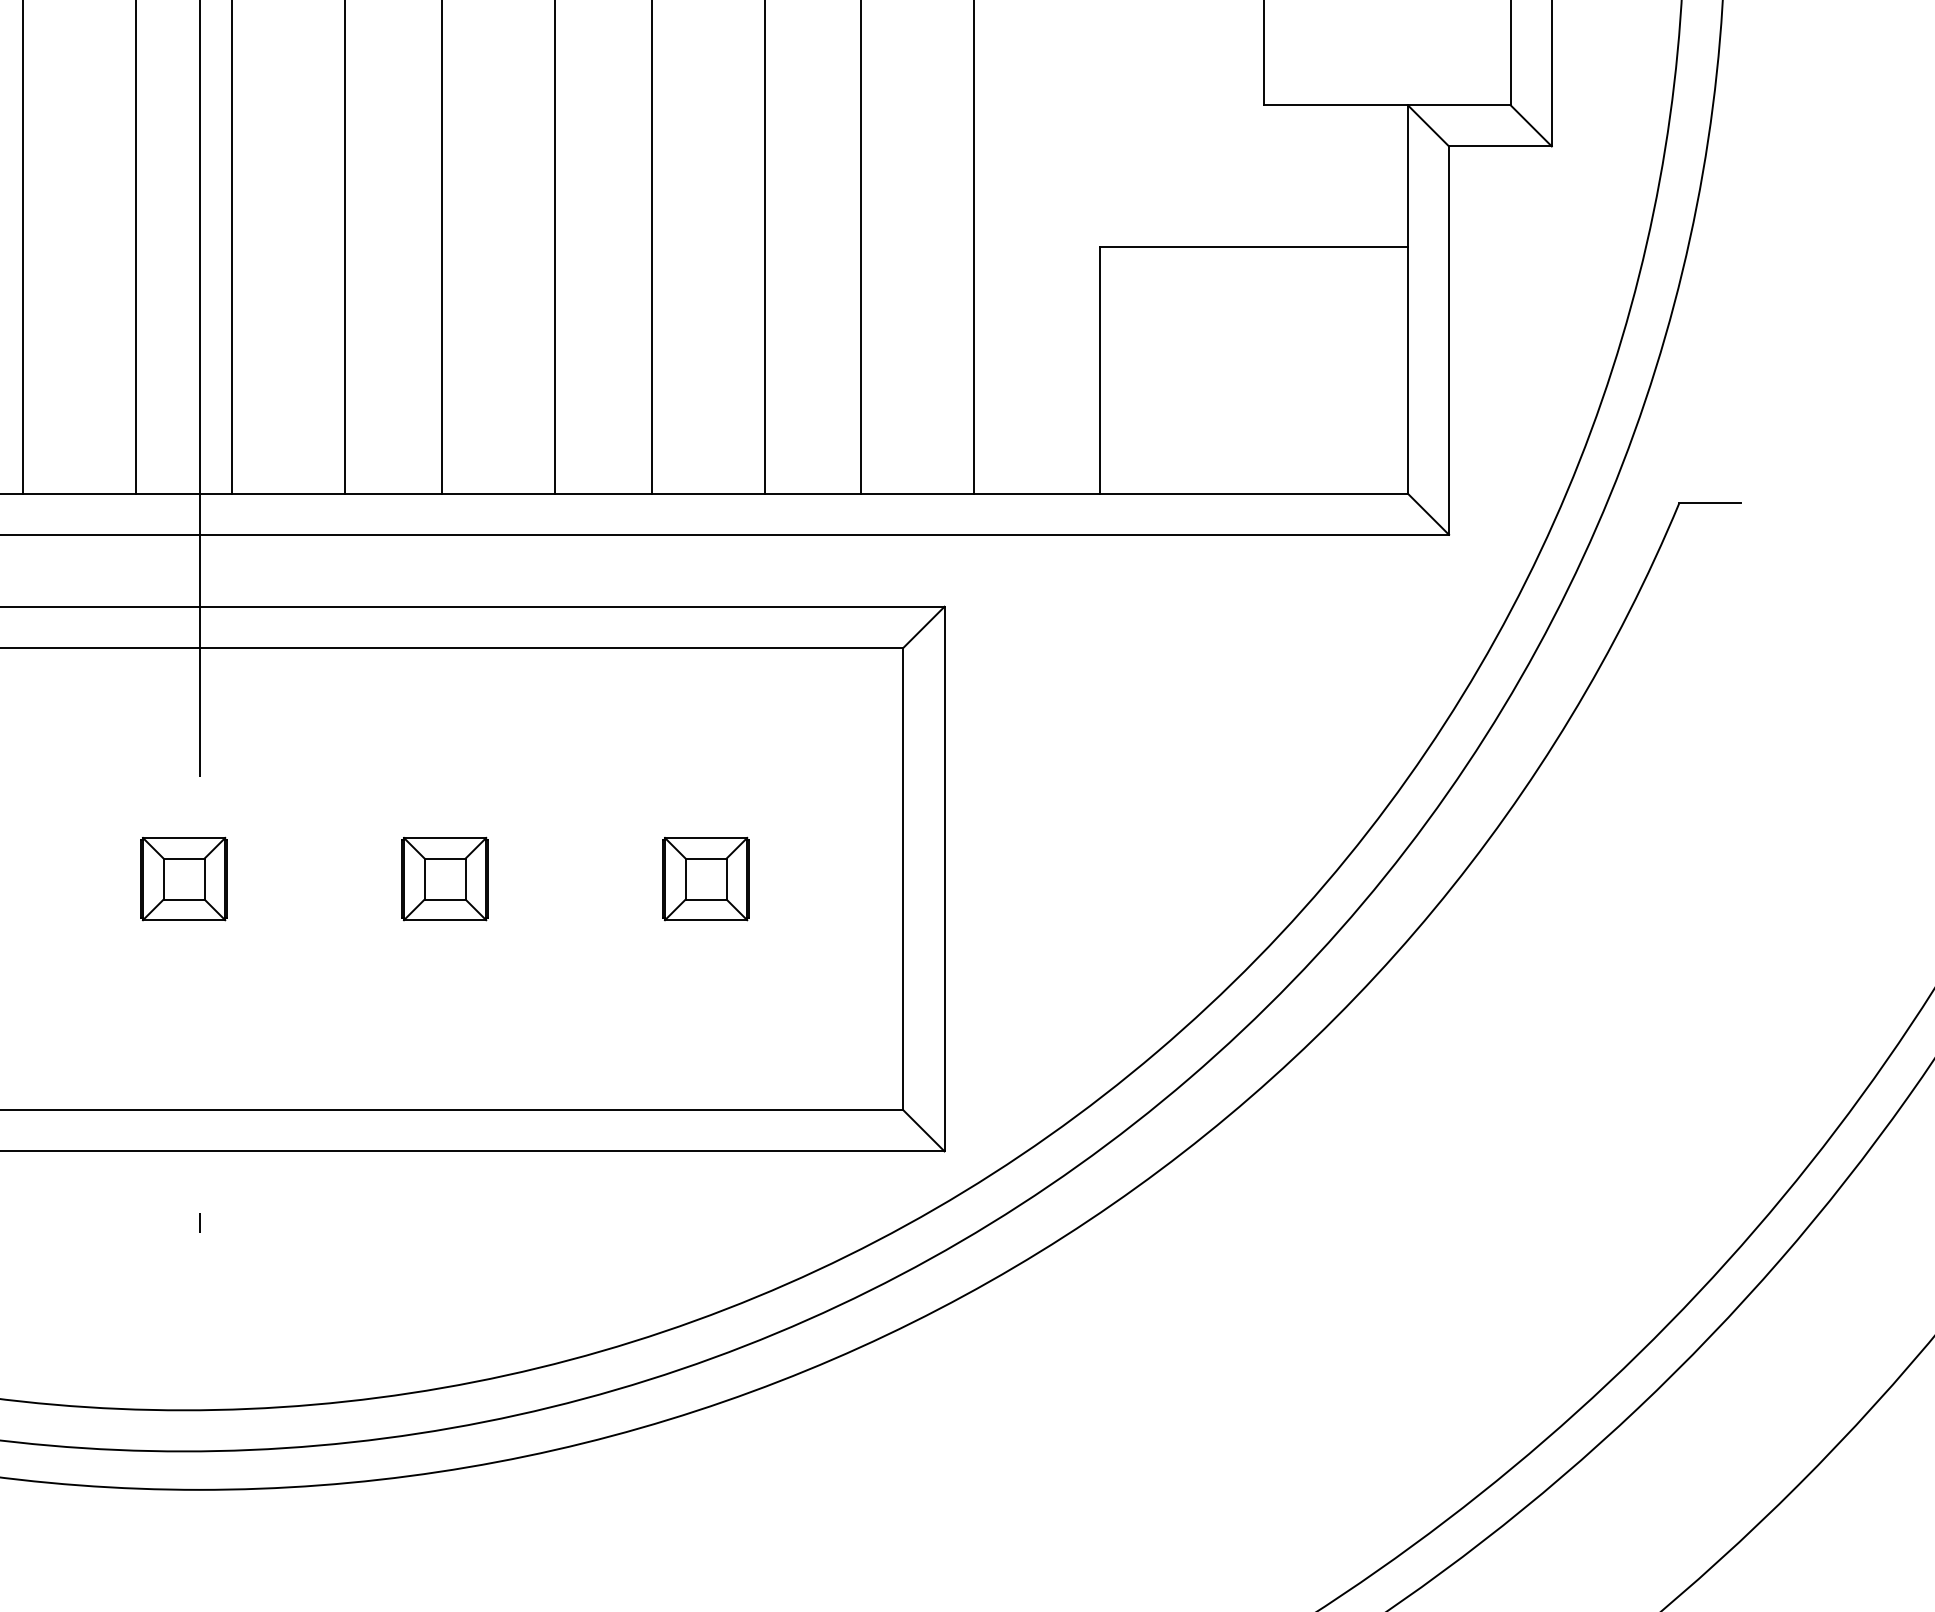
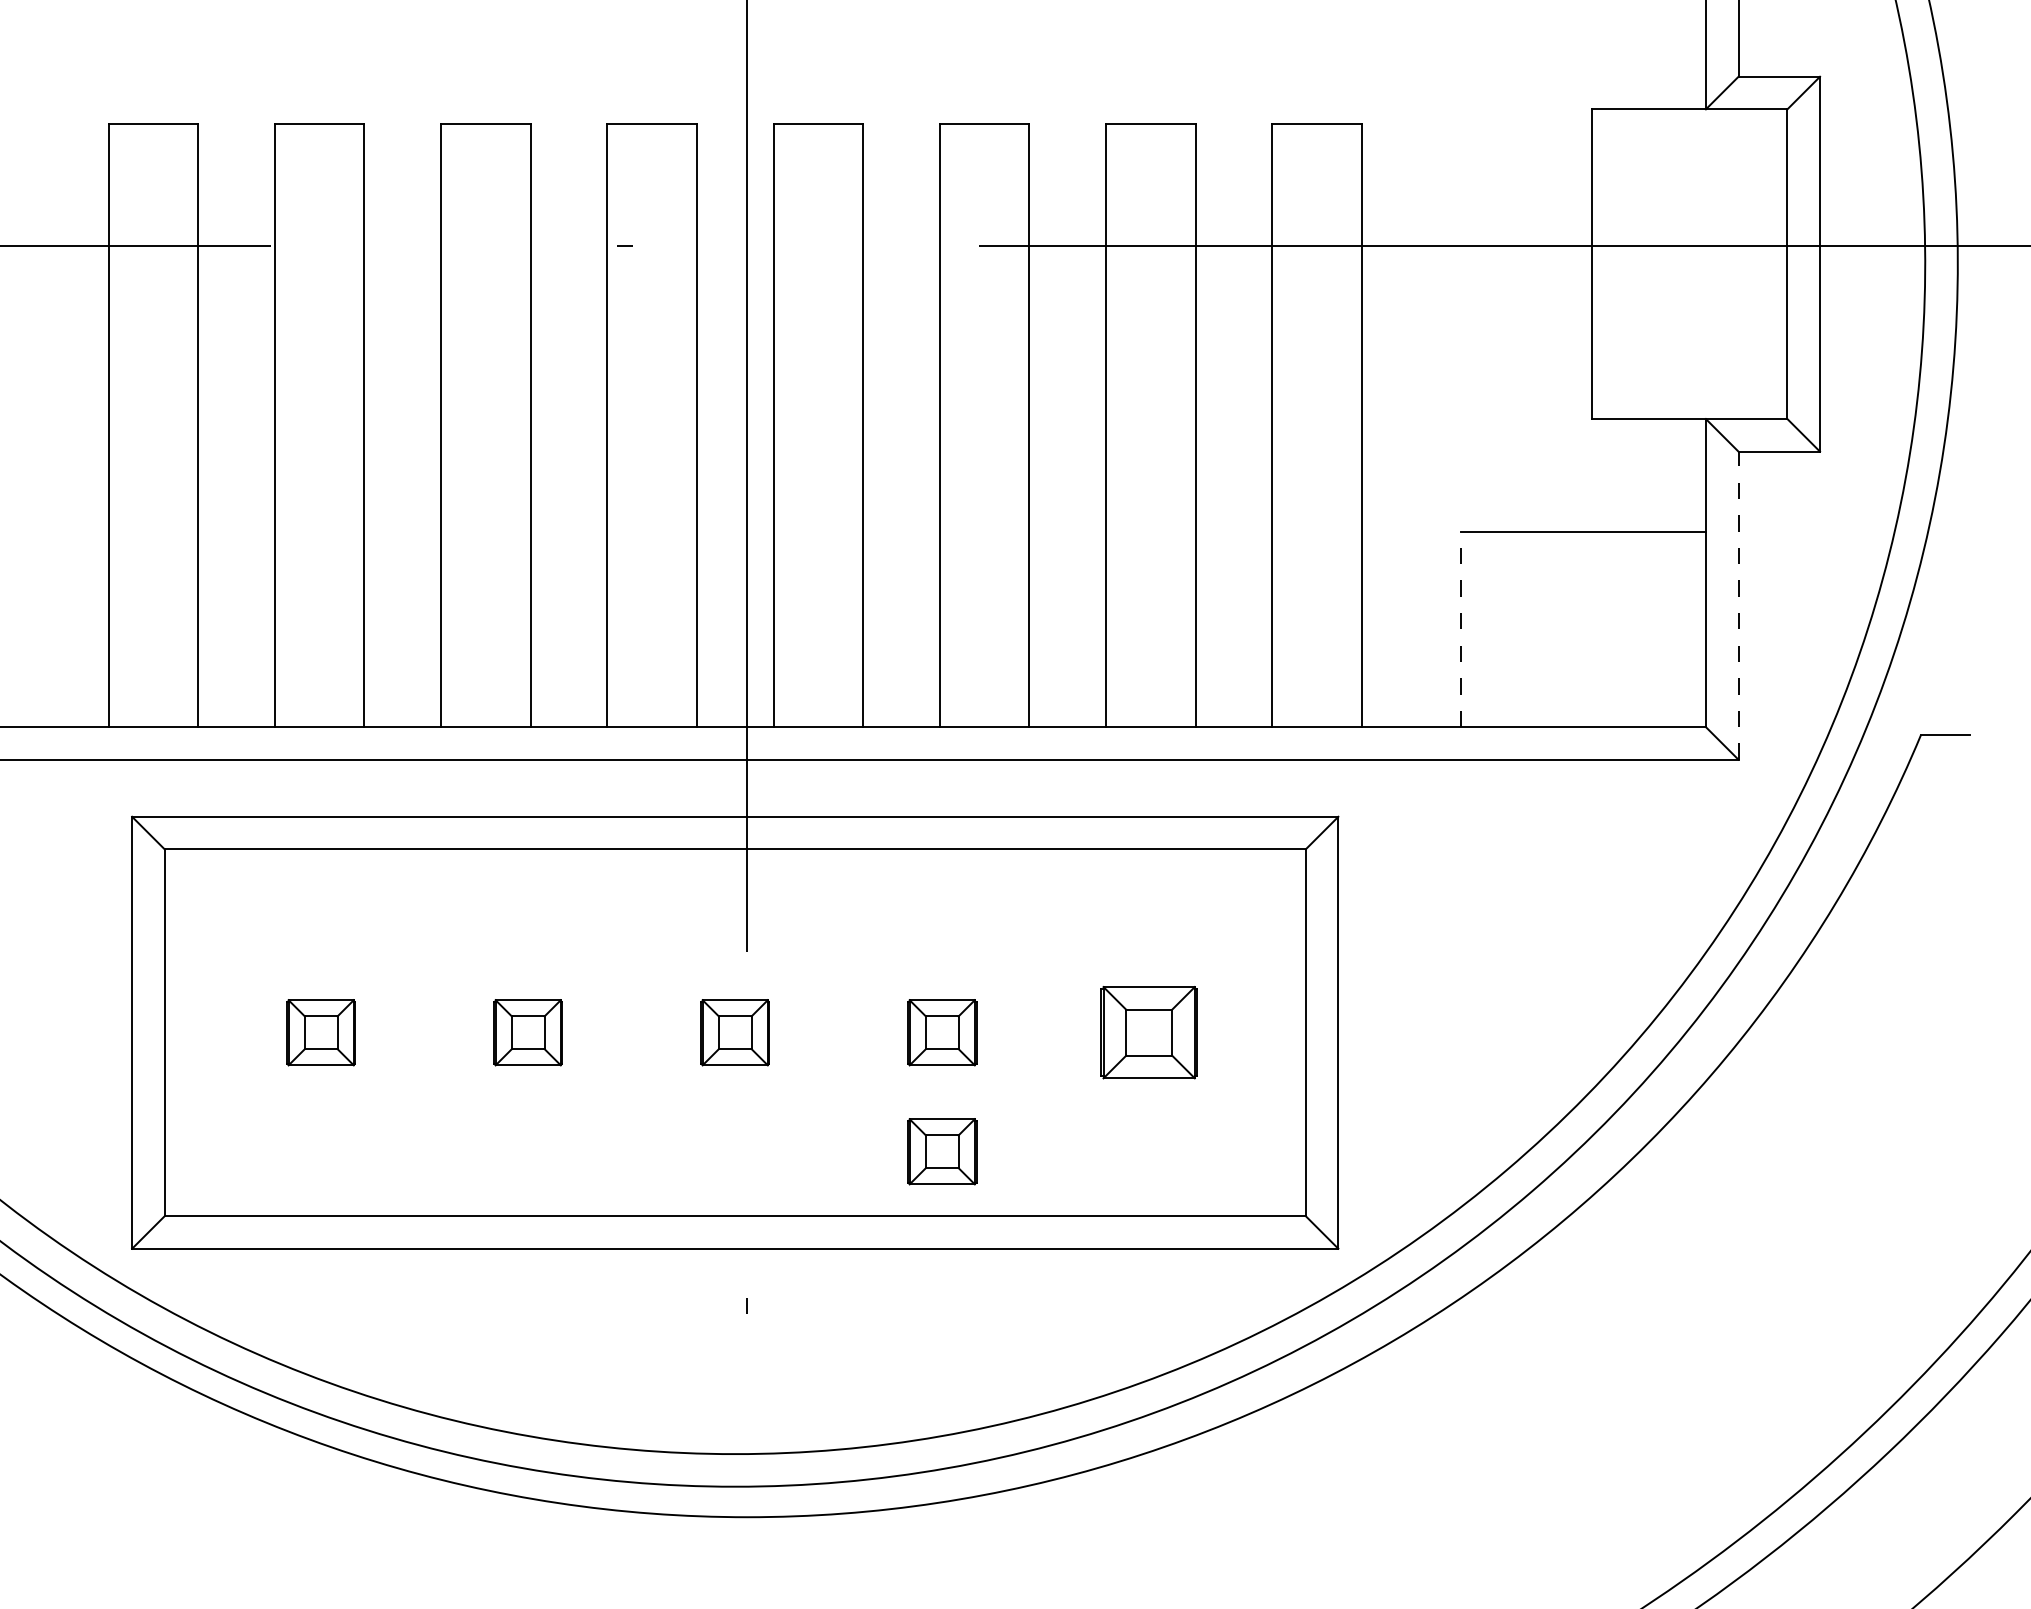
line: (1449, 340) -> (1738, 605), solid -> dashed
line: (1099, 370) -> (1461, 629), solid -> dashed
part: (706, 878) -> (1149, 1032), size x1.4
part: (445, 1028) -> (942, 1151), added

